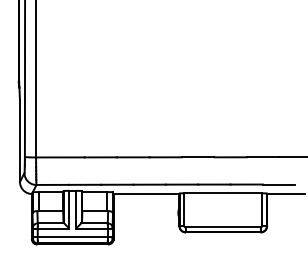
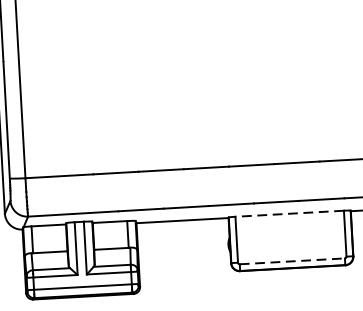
line: (223, 193) -> (290, 213), solid -> dashed
line: (223, 227) -> (292, 261), solid -> dashed

